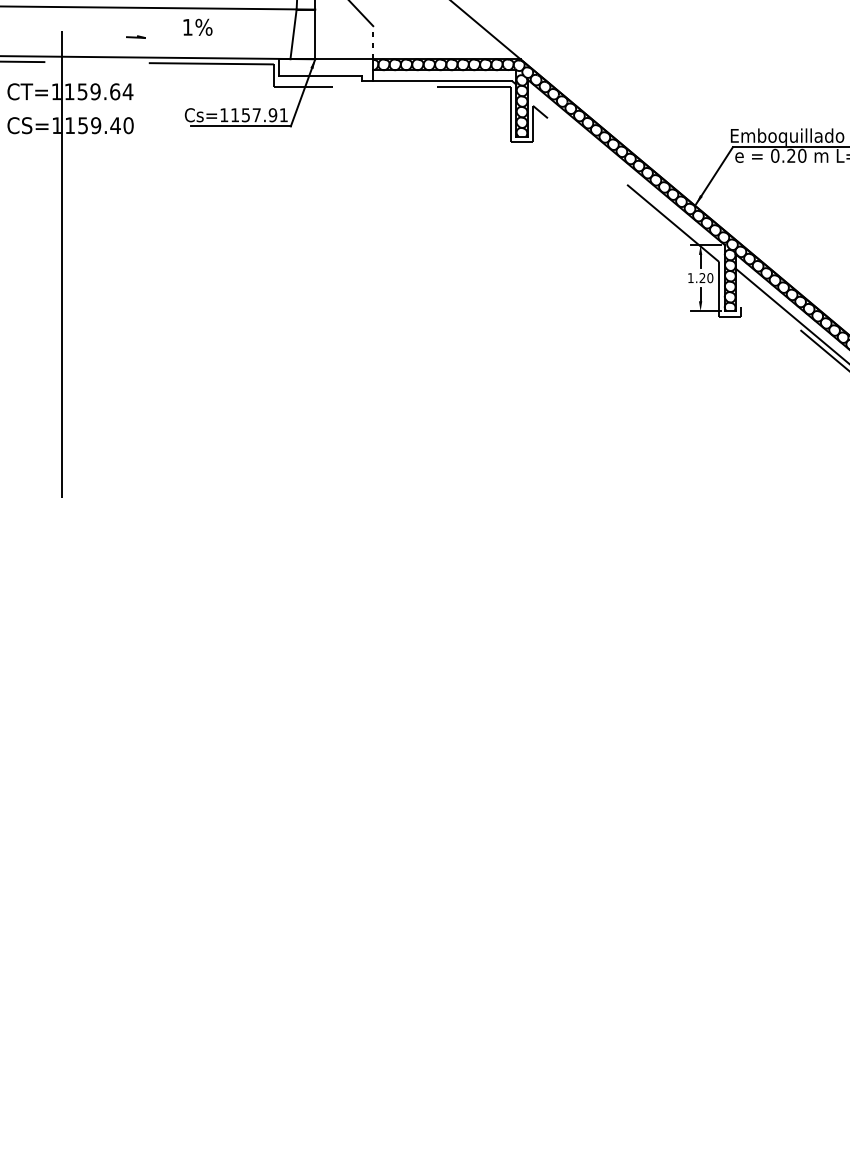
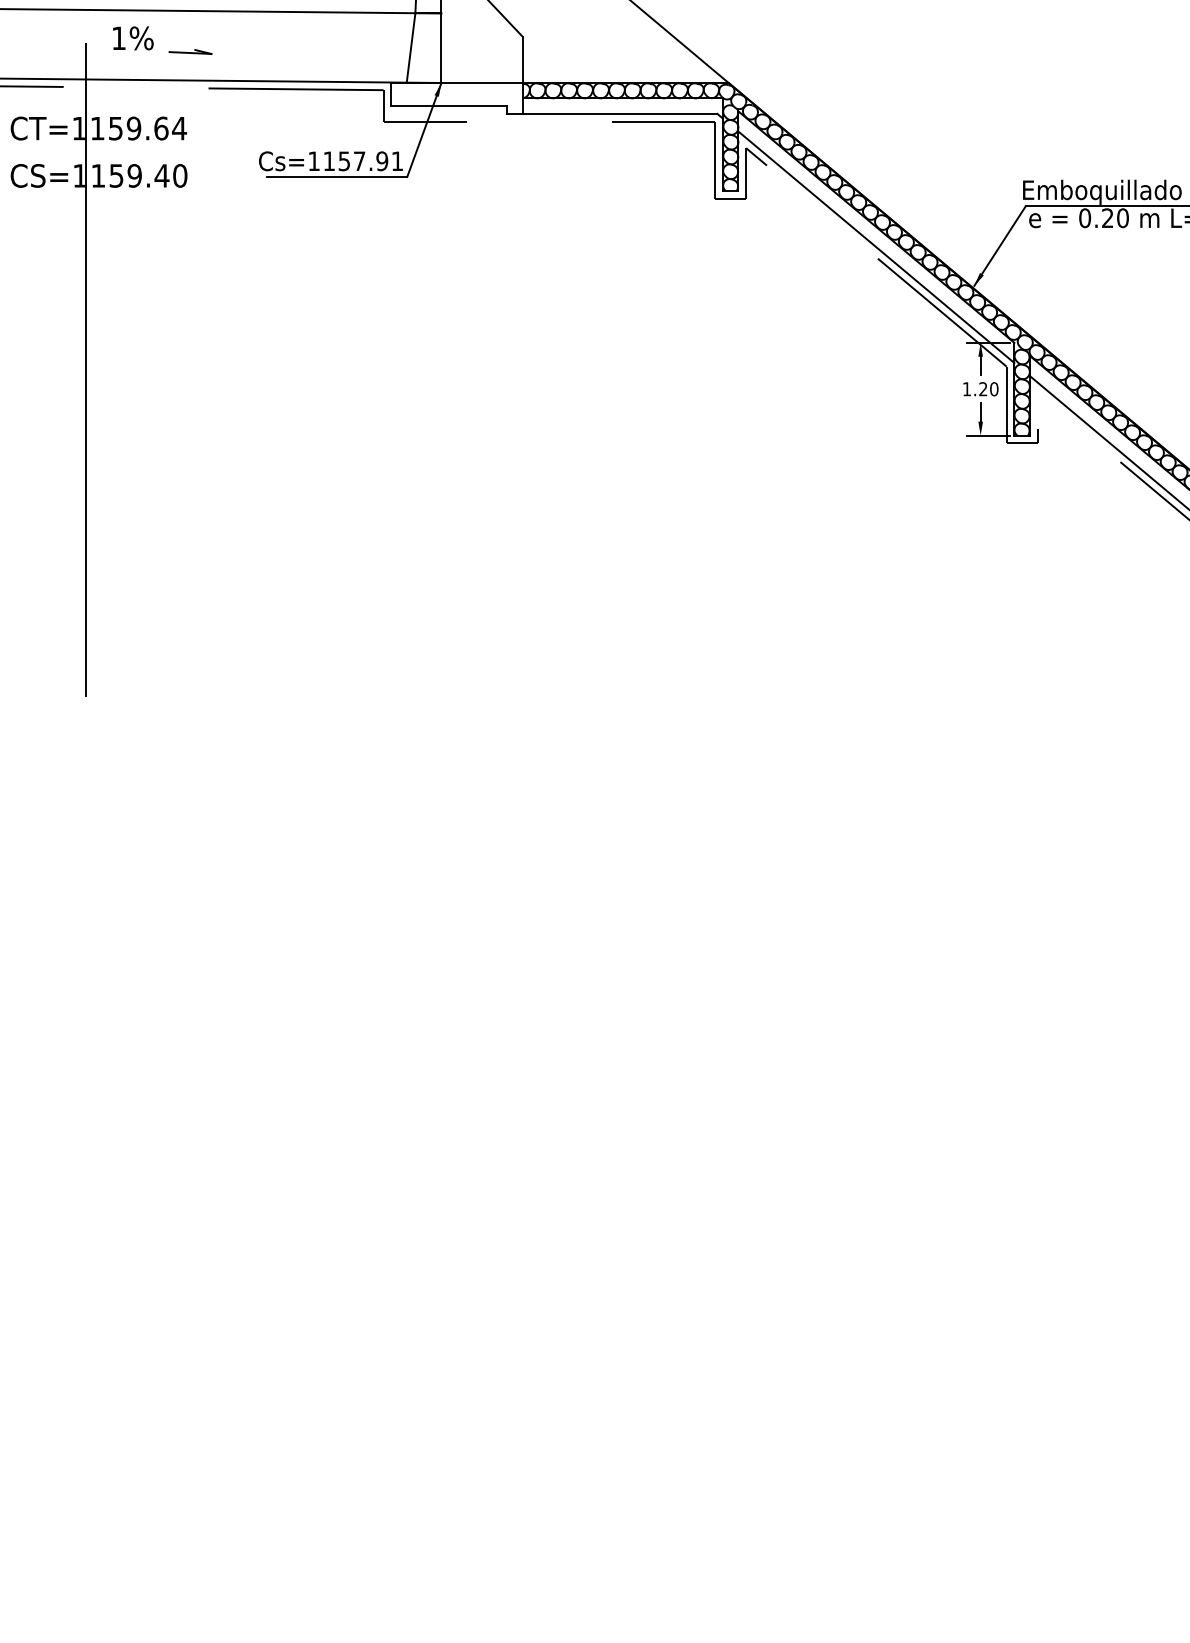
text: (198, 27) -> (133, 38), moved
part: (135, 36) -> (190, 51), size x1.67
line: (373, 42) -> (522, 59), dashed -> solid
line: (626, 176) -> (876, 247), added

